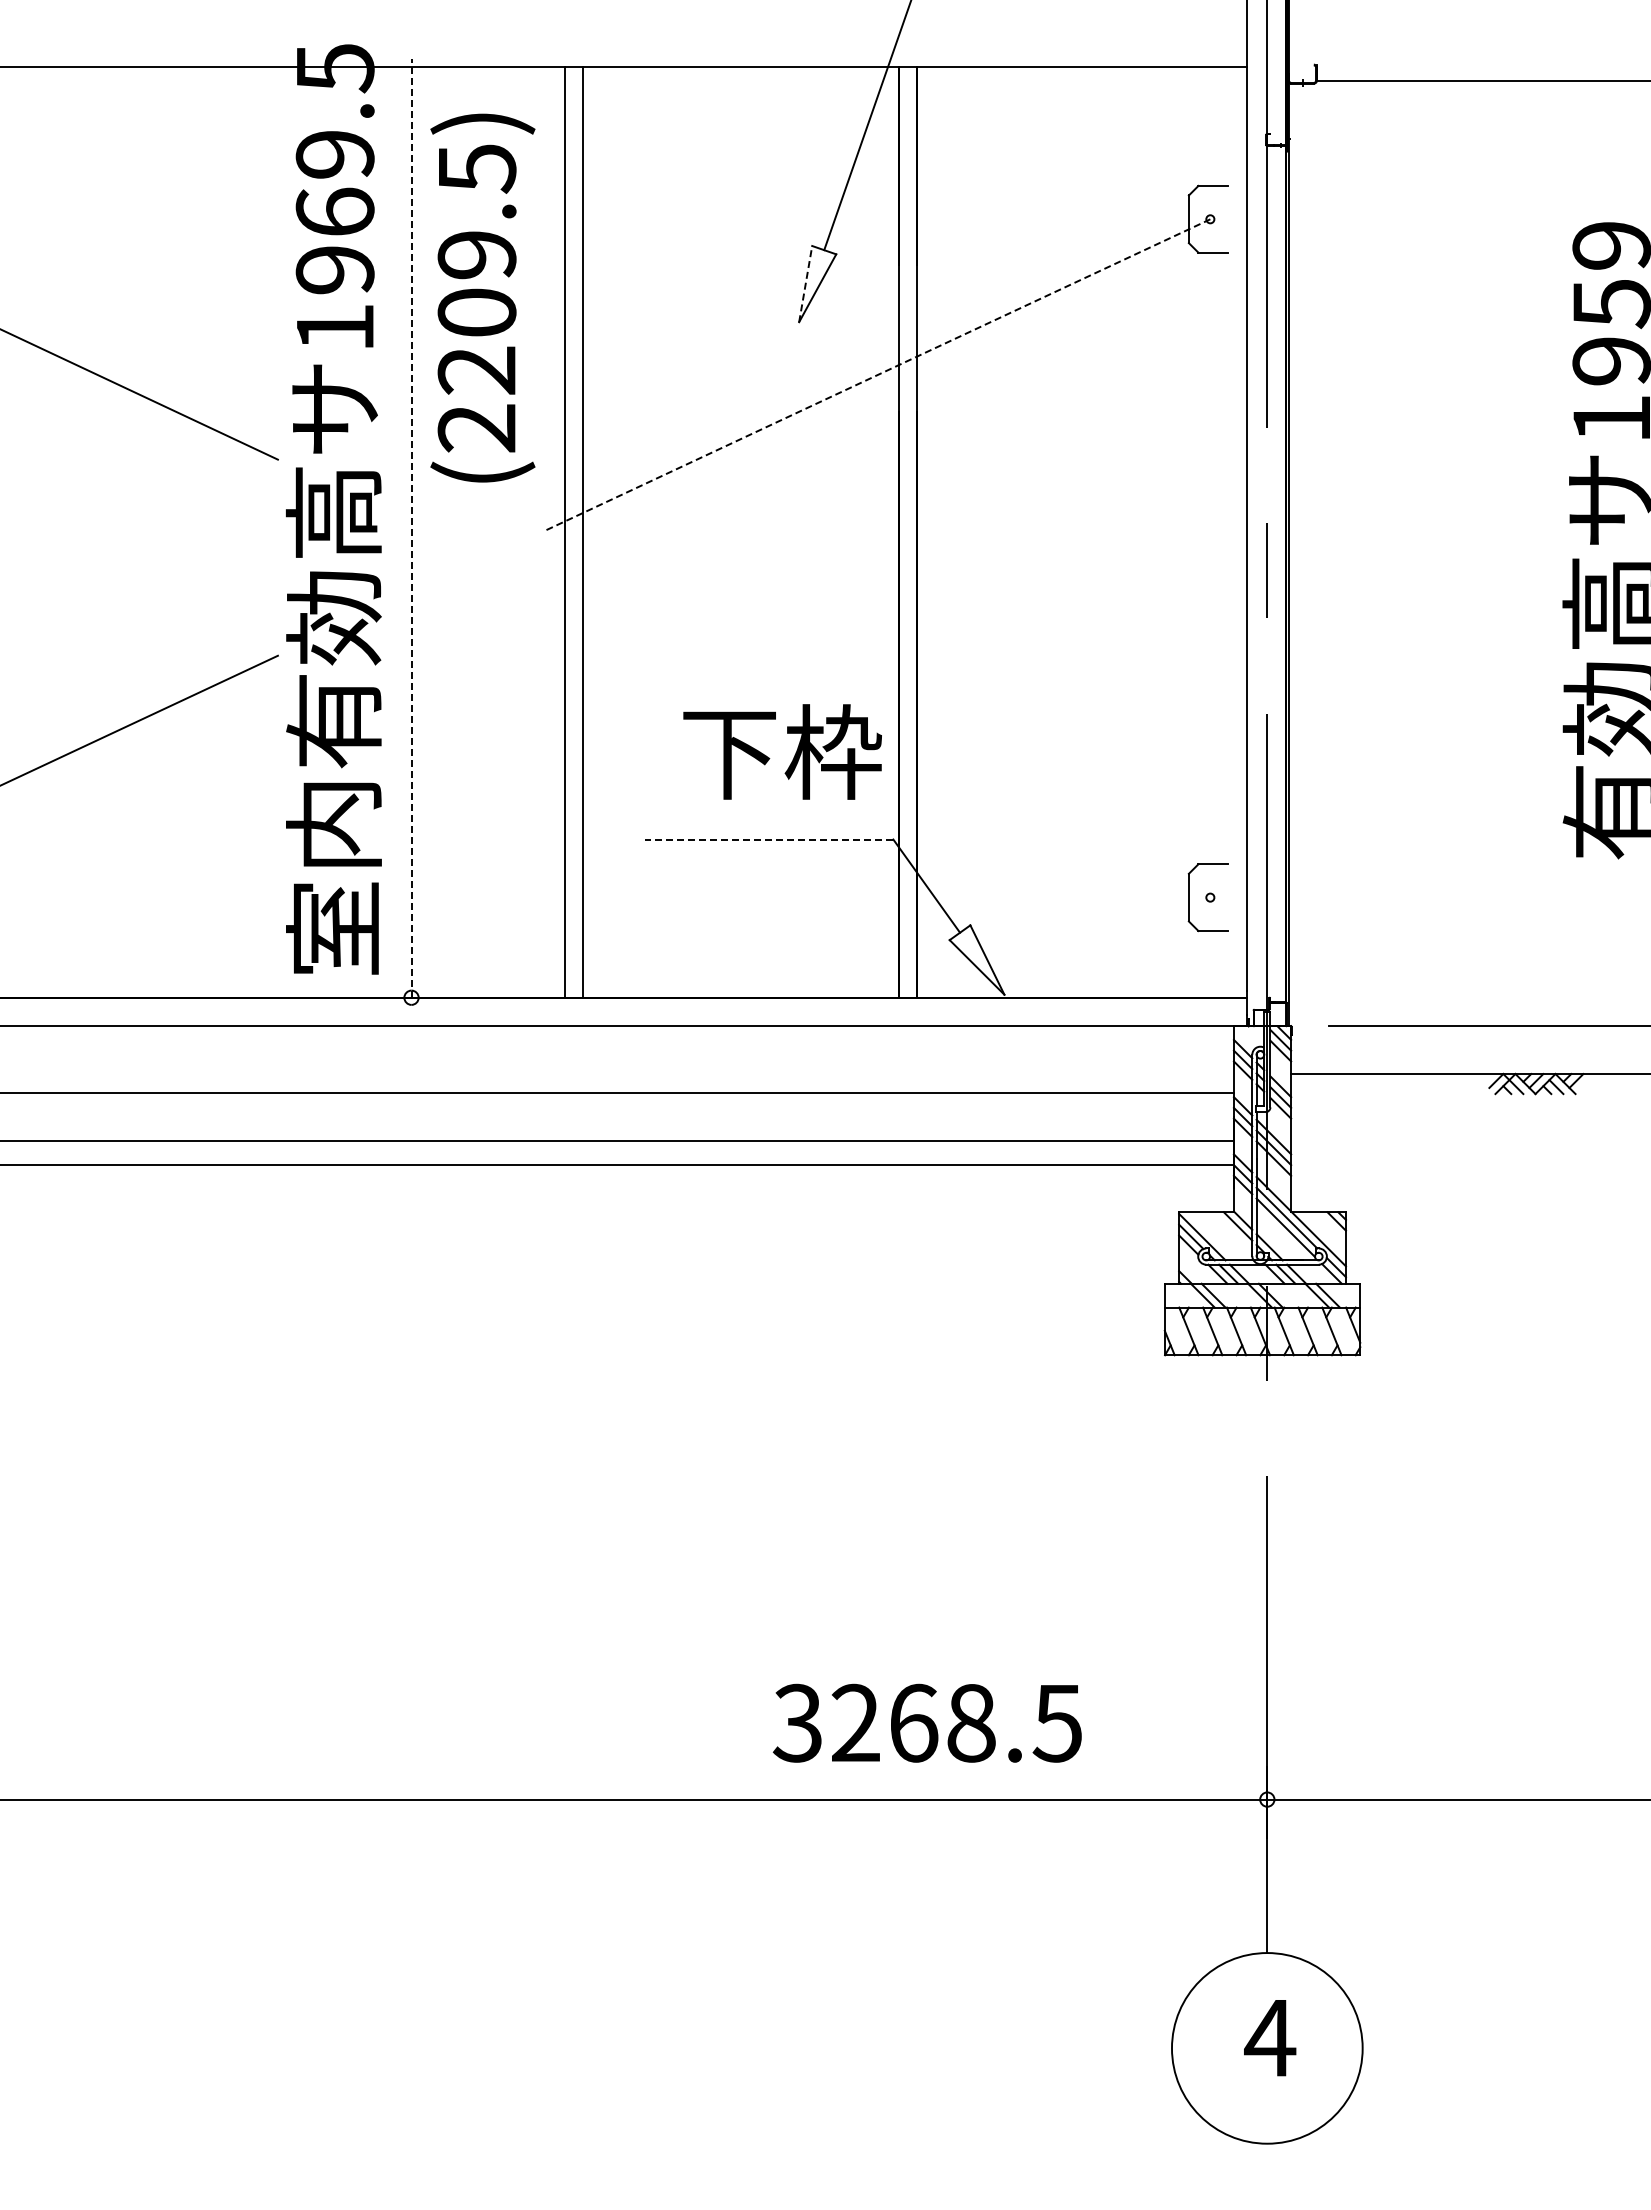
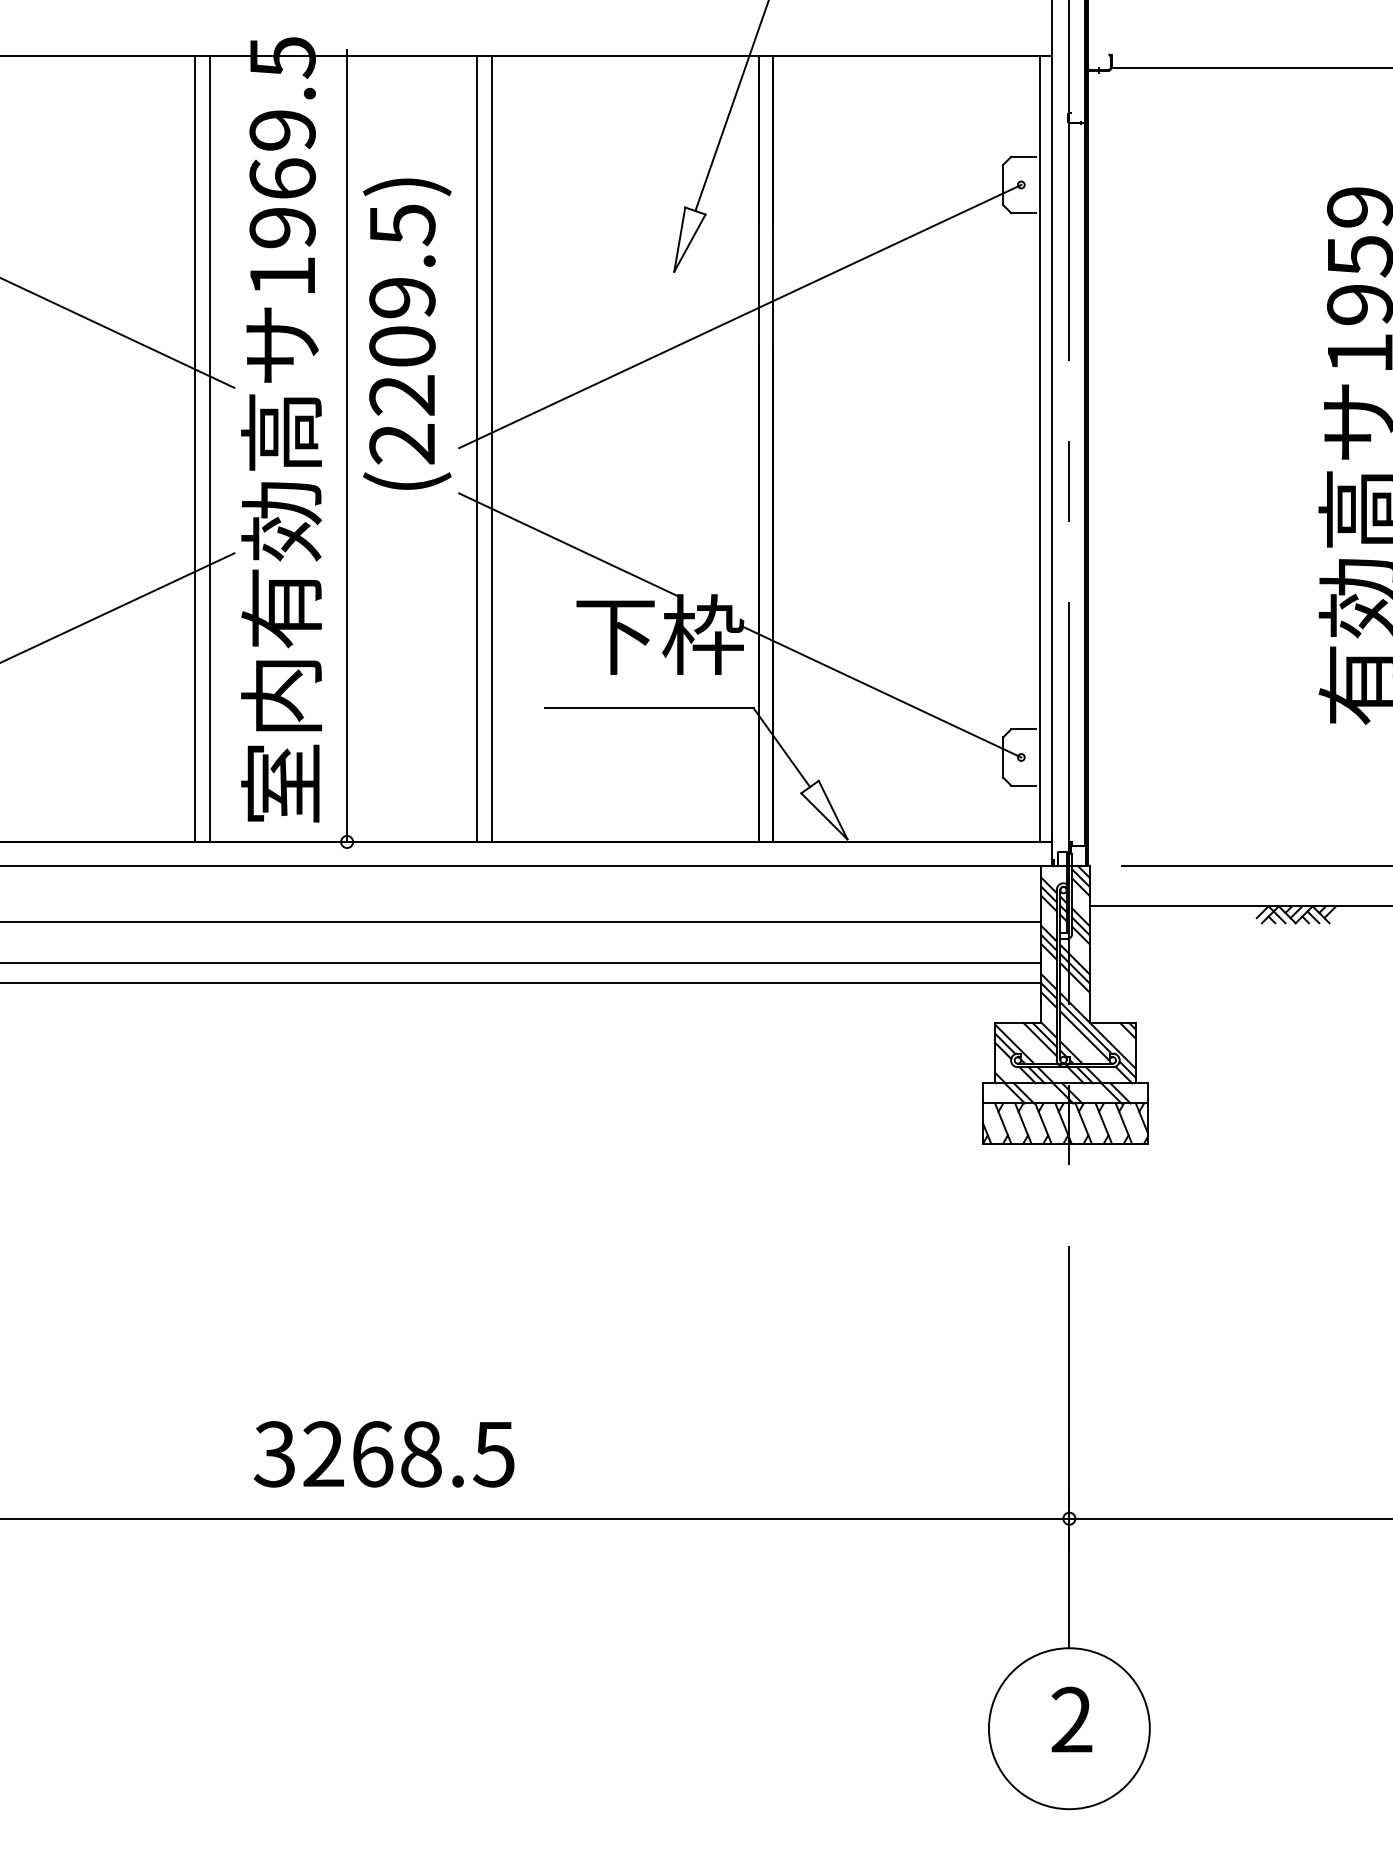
line: (805, 284) -> (679, 239), dashed -> solid
text: (482, 297) -> (407, 333), moved
line: (877, 375) -> (740, 316), dashed -> solid
line: (411, 527) -> (347, 445), dashed -> solid
line: (231, 531) -> (195, 448), added
line: (249, 531) -> (210, 448), added
line: (1232, 531) -> (1040, 448), added
line: (673, 645) -> (568, 544), added
line: (1046, 820) -> (883, 692), added
line: (769, 839) -> (649, 708), dashed -> solid
line: (1232, 1231) -> (1040, 1039), added
text: (926, 1722) -> (383, 1453), moved
text: (1270, 2037) -> (1072, 1719), 4 -> 2

